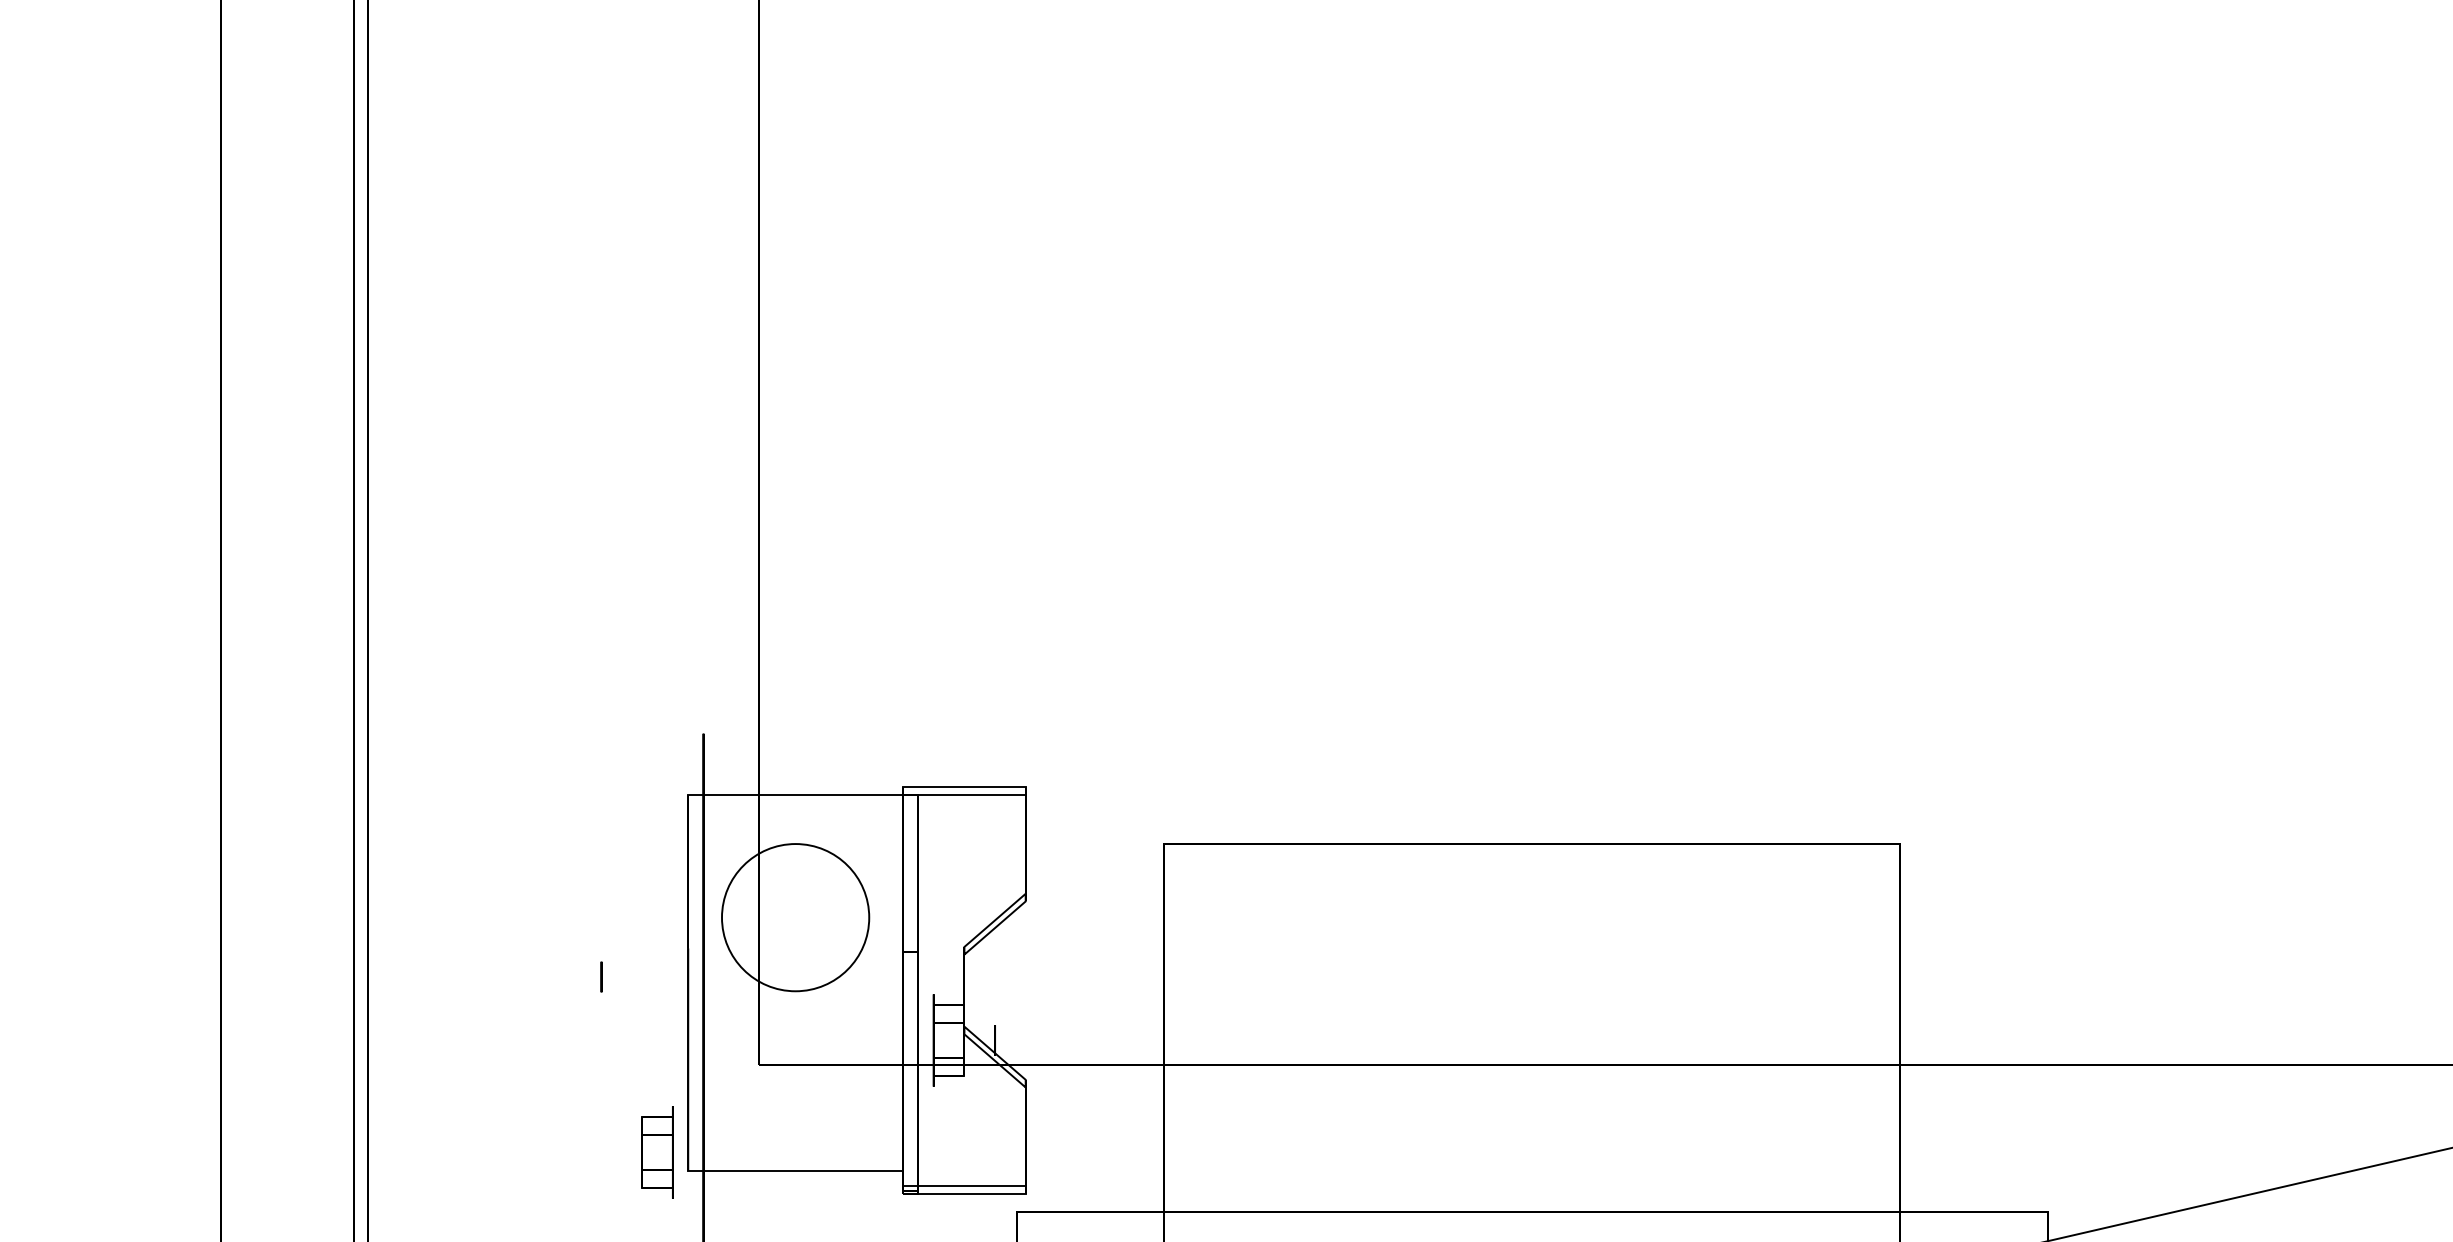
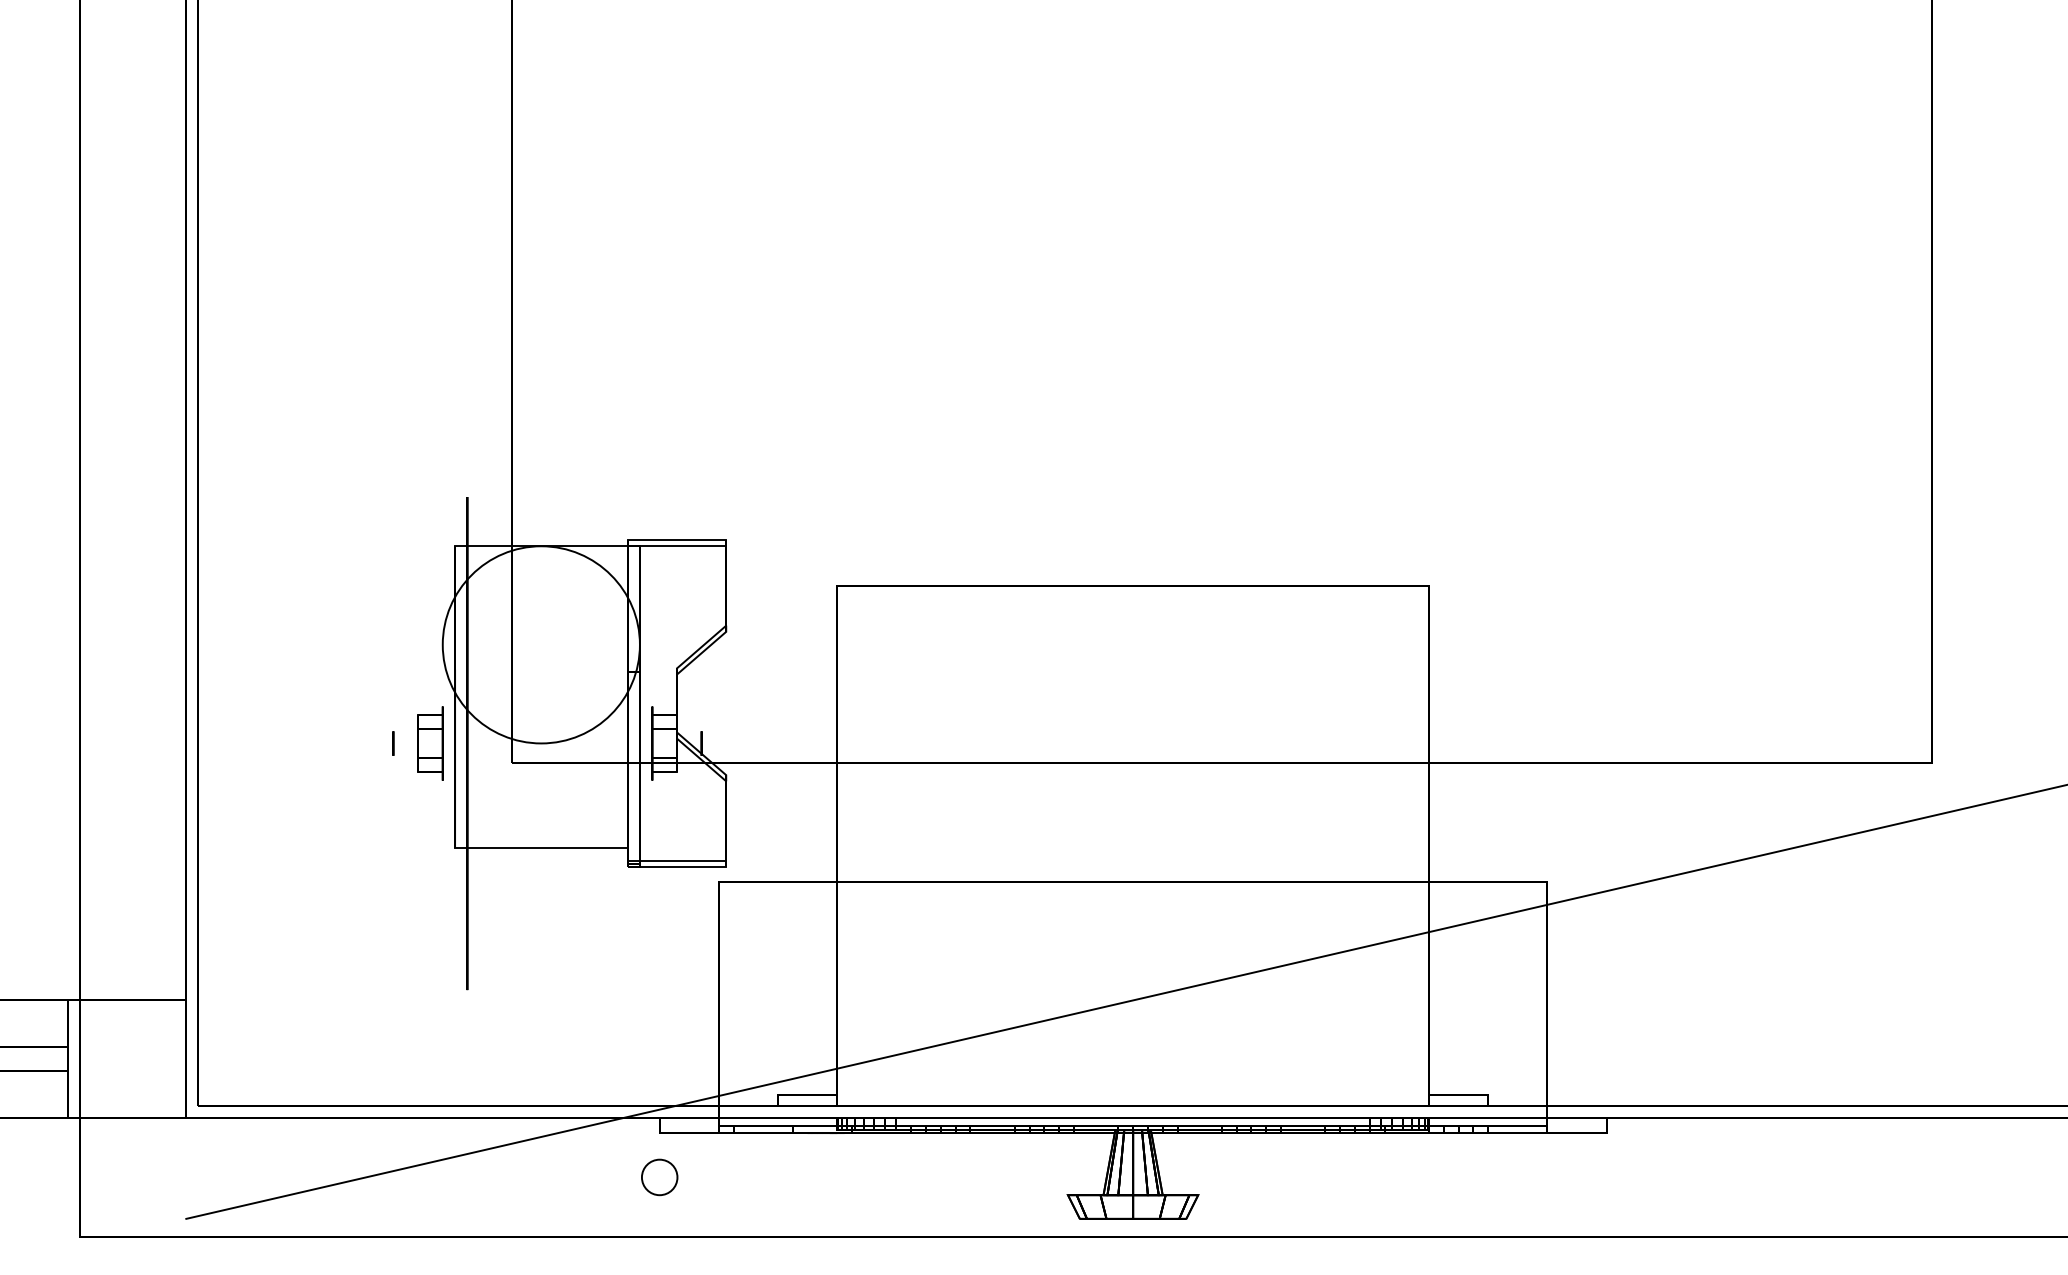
circle: (794, 917) -> (540, 644), size x1.67
circle: (601, 976) -> (393, 743), moved
part: (657, 1152) -> (430, 743), moved

